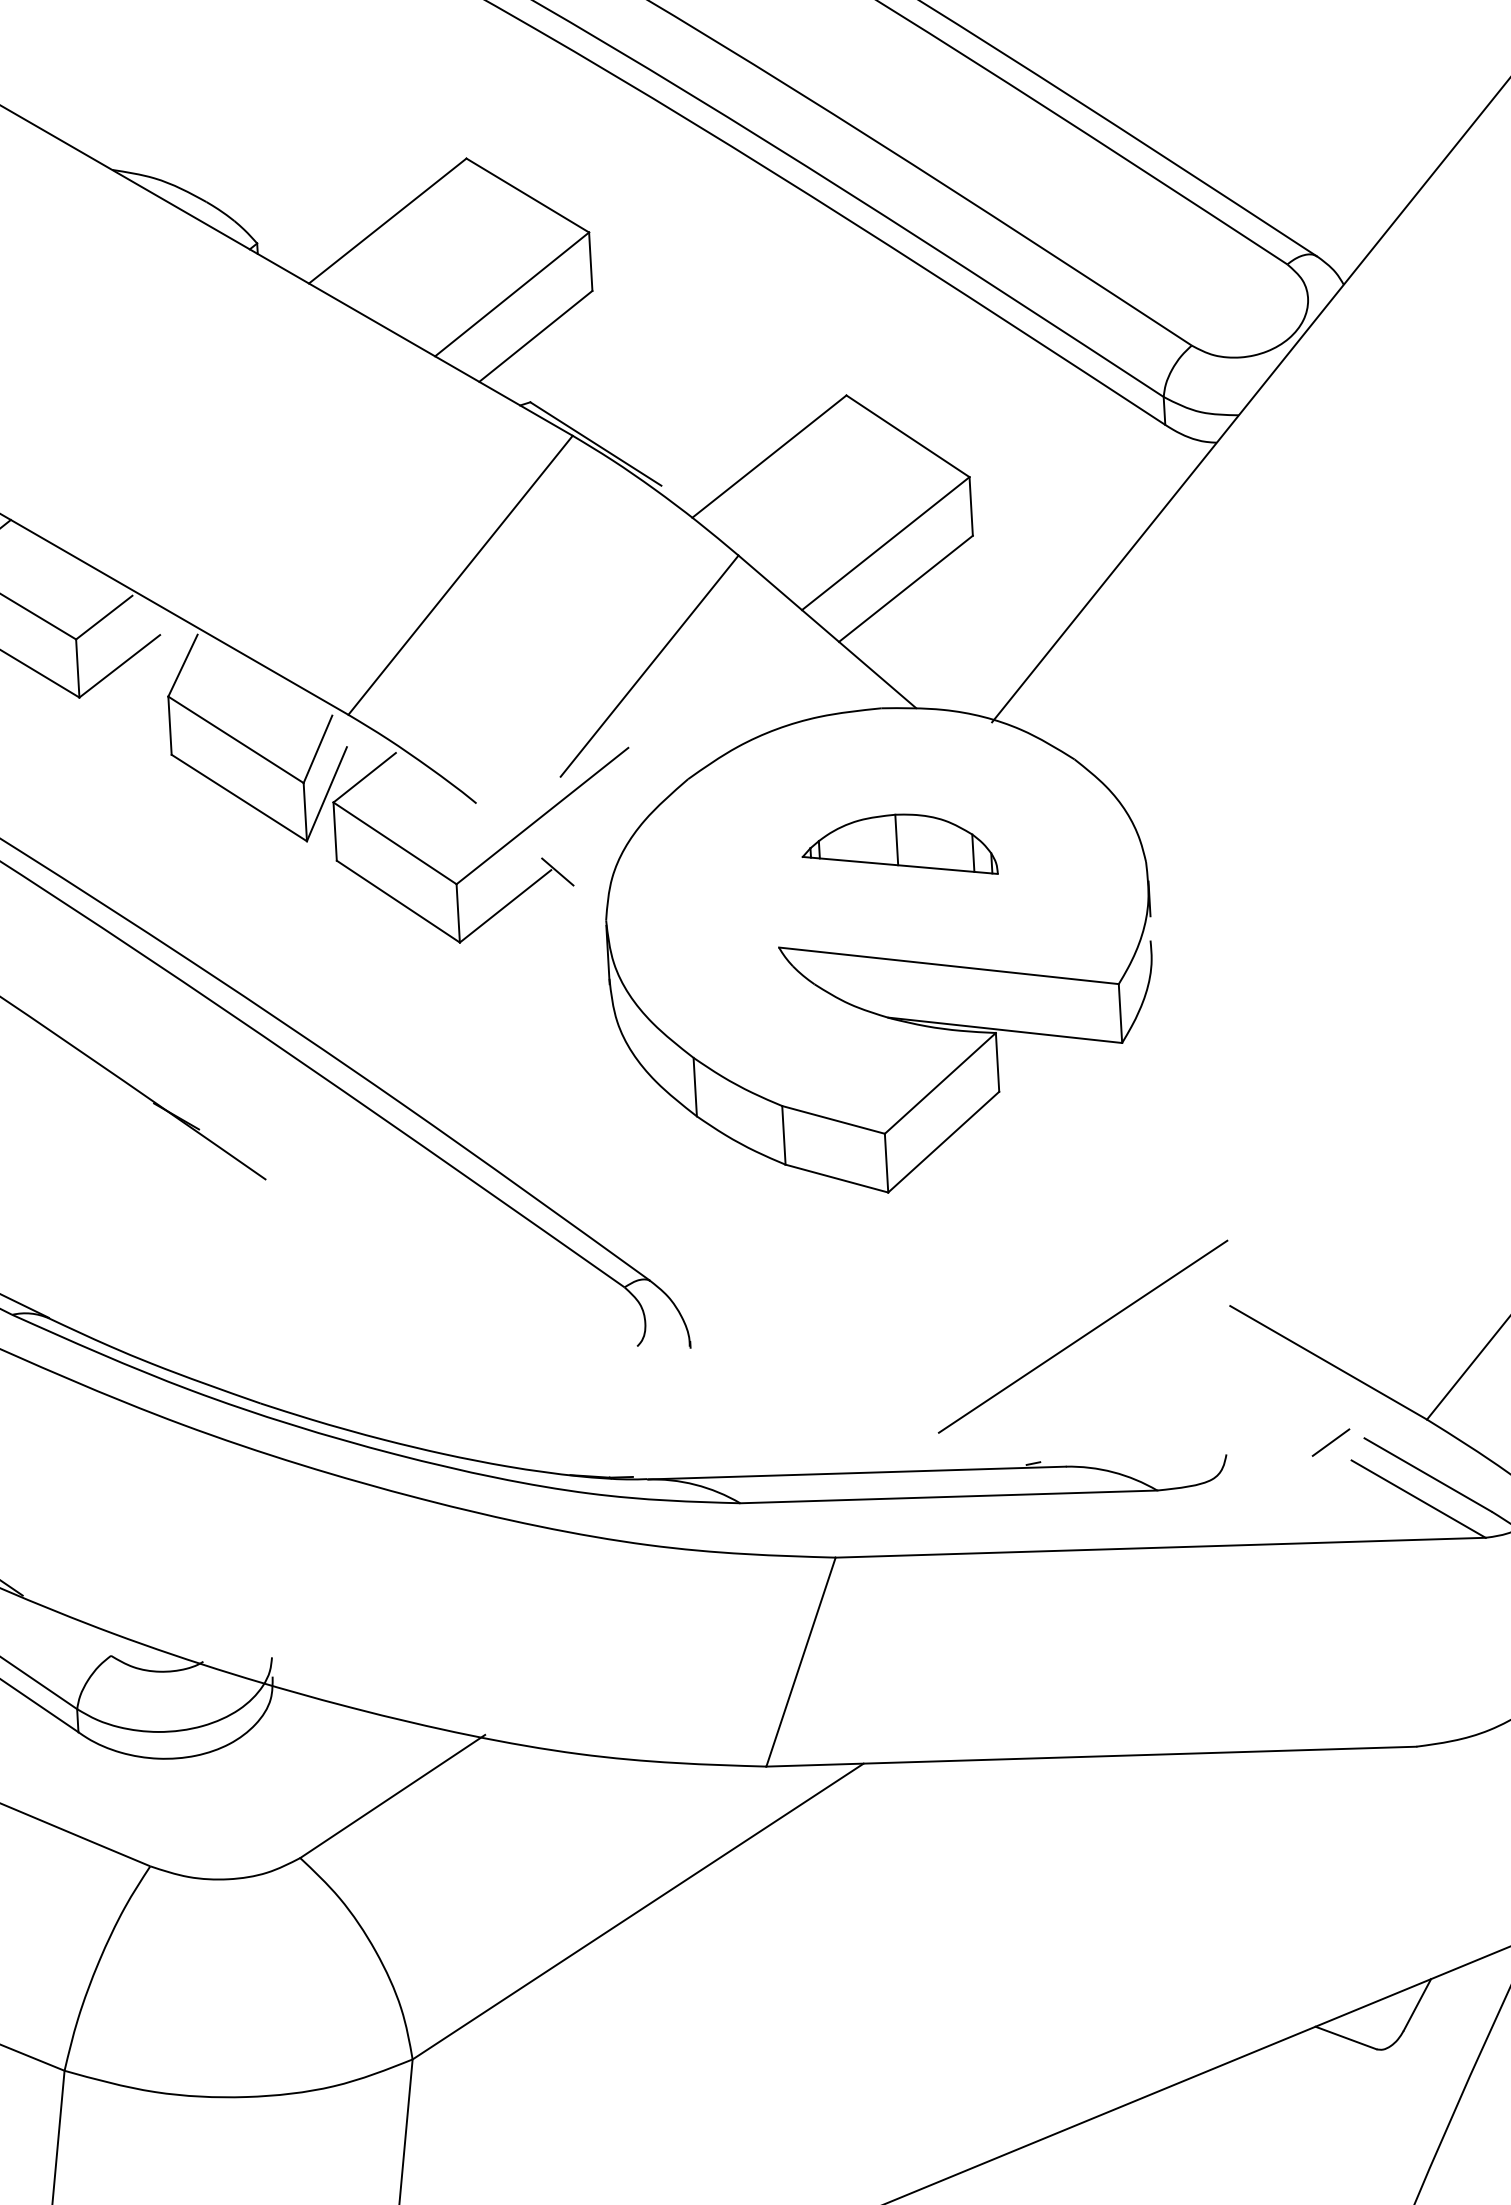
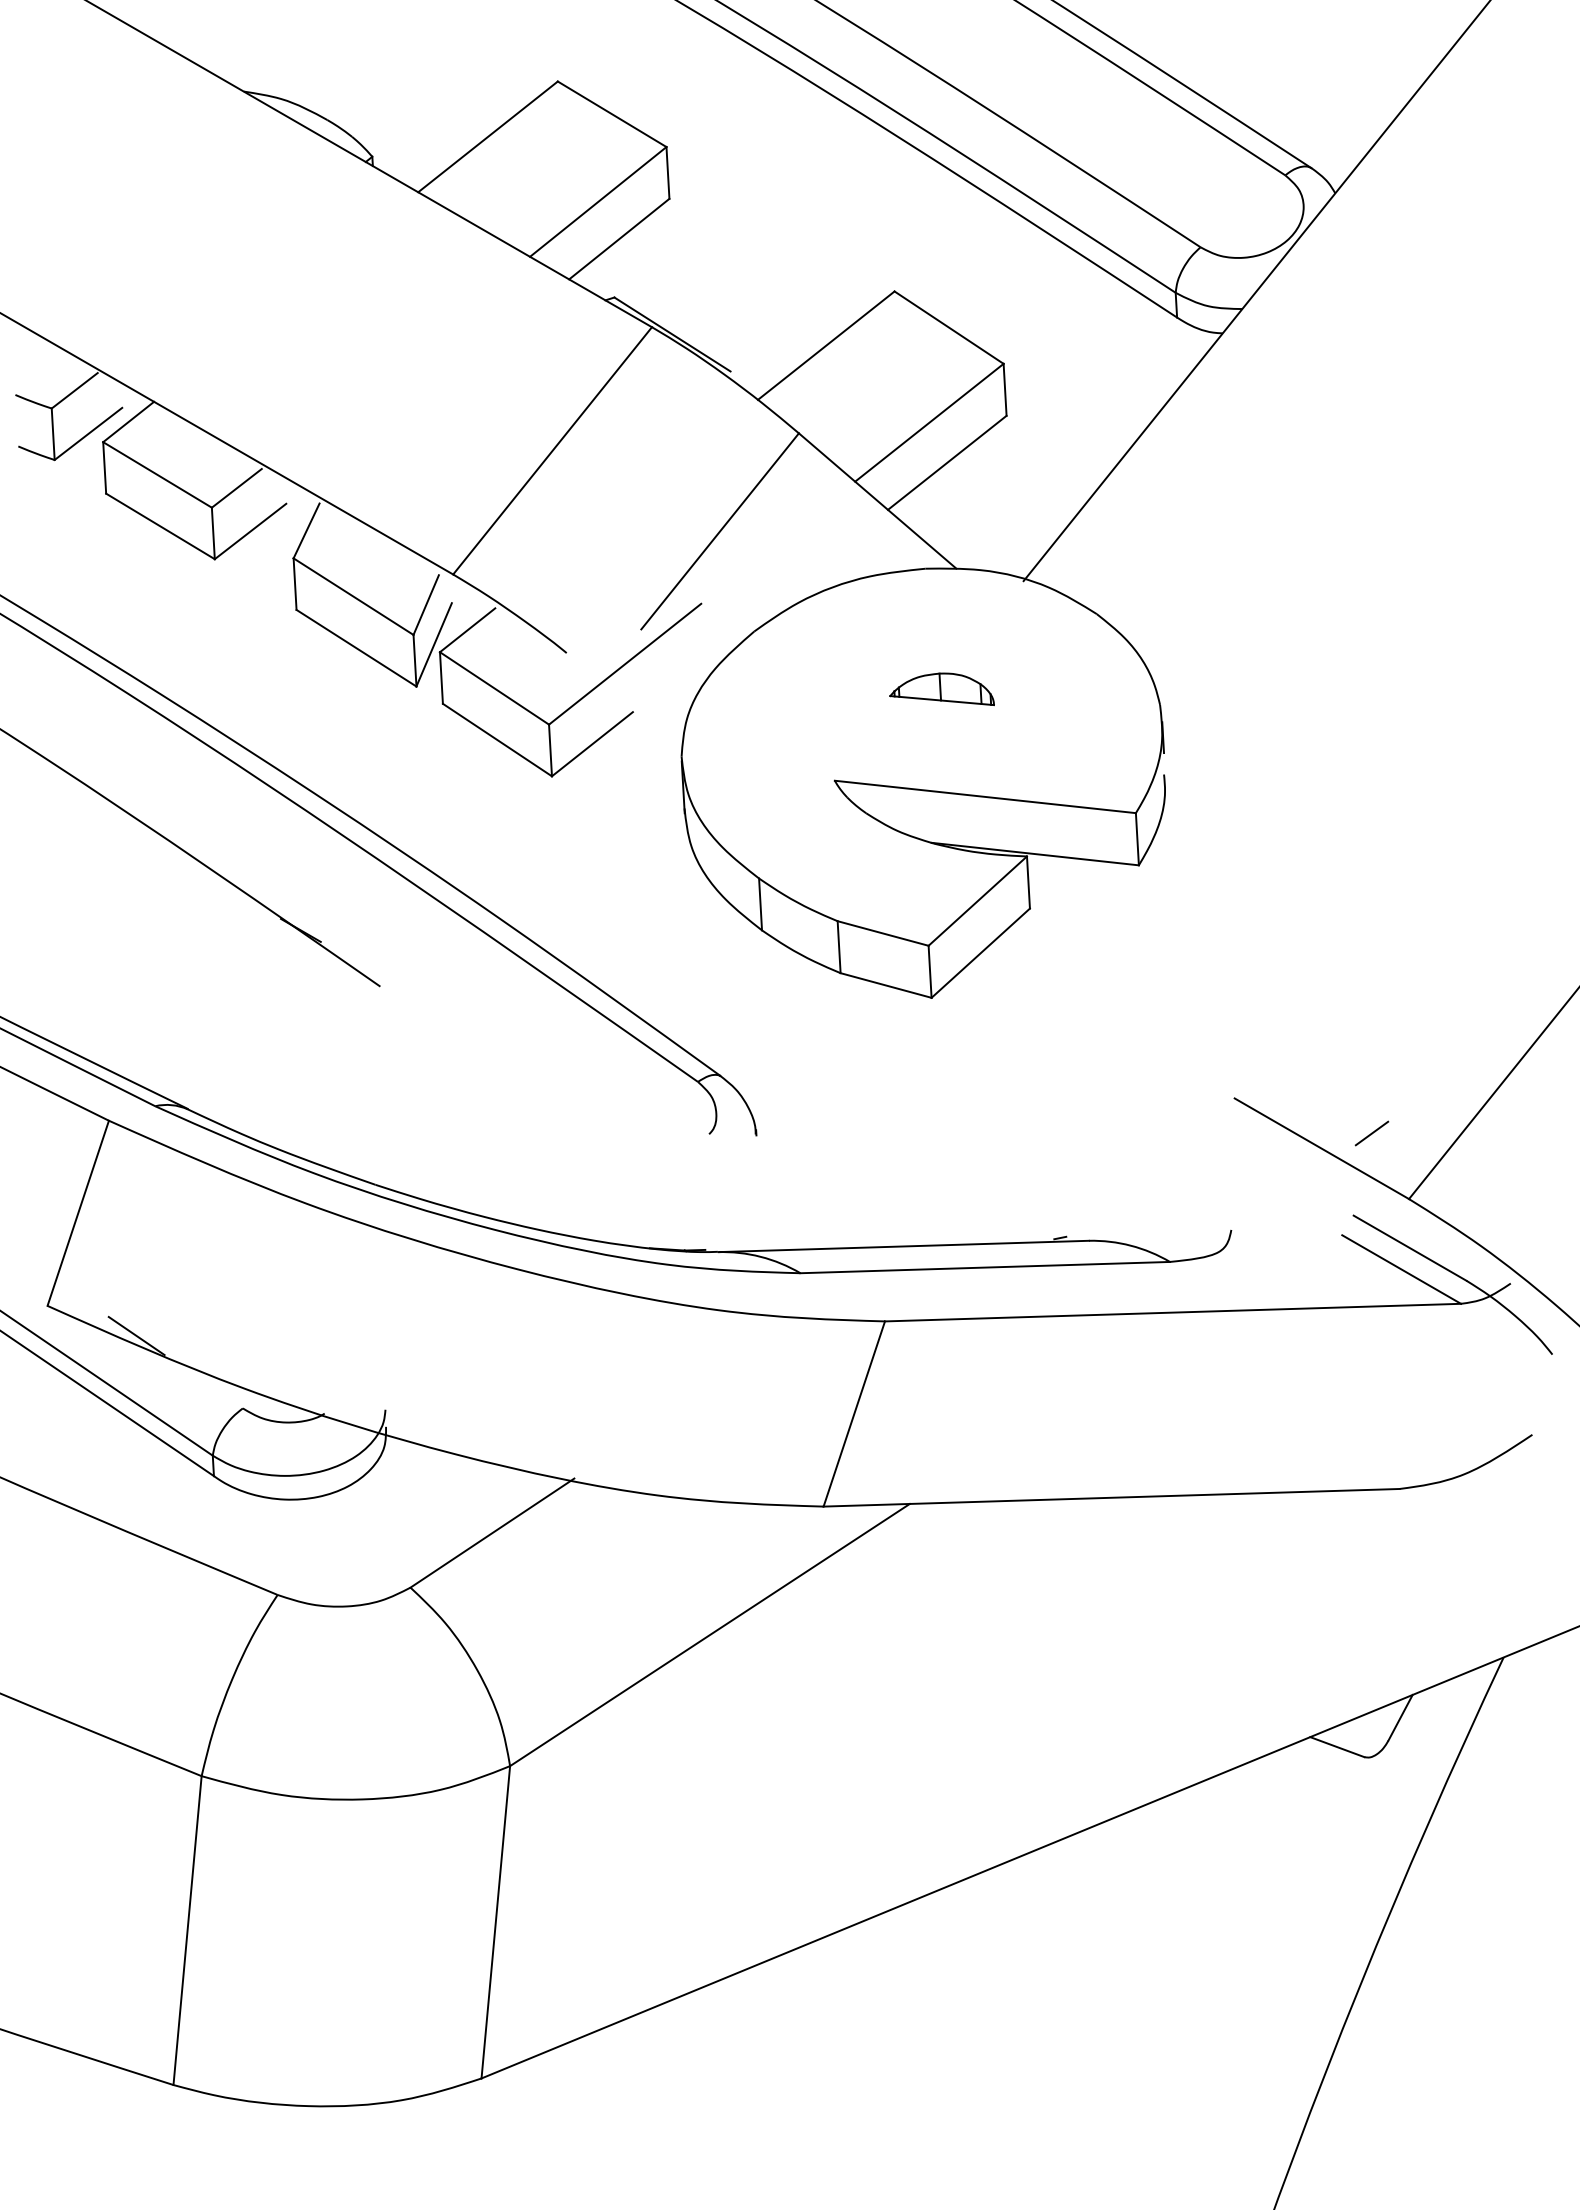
part: (899, 844) -> (941, 689), size x0.6
line: (557, 871) -> (638, 713), removed
line: (1083, 1336) -> (1104, 1125), removed
line: (1330, 1442) -> (1371, 1133), moved

